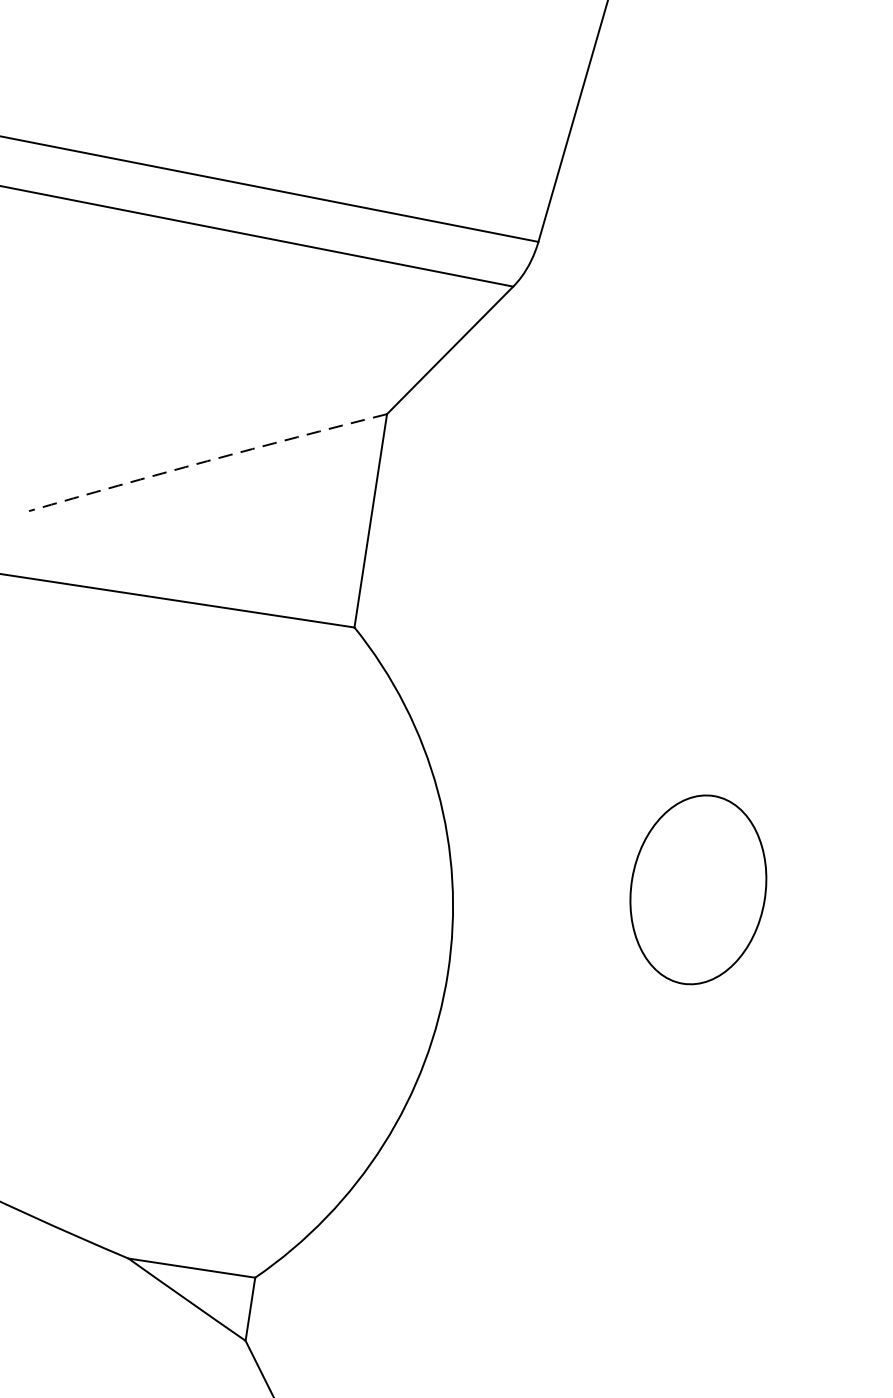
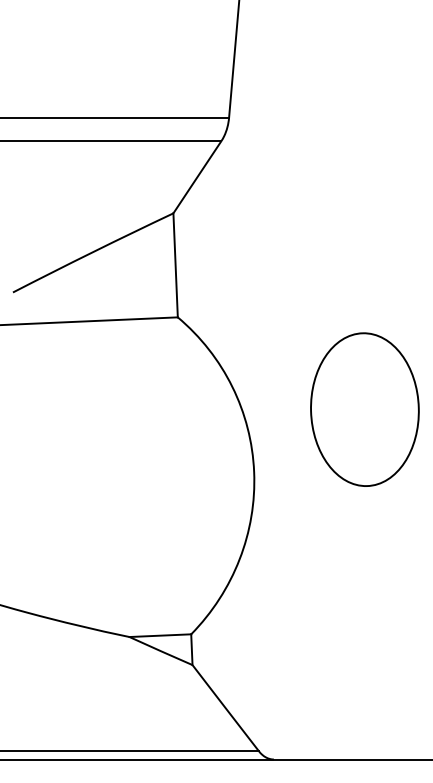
arc: (206, 461) -> (92, 252), dashed -> solid
part: (697, 889) -> (364, 409), size x1.67

